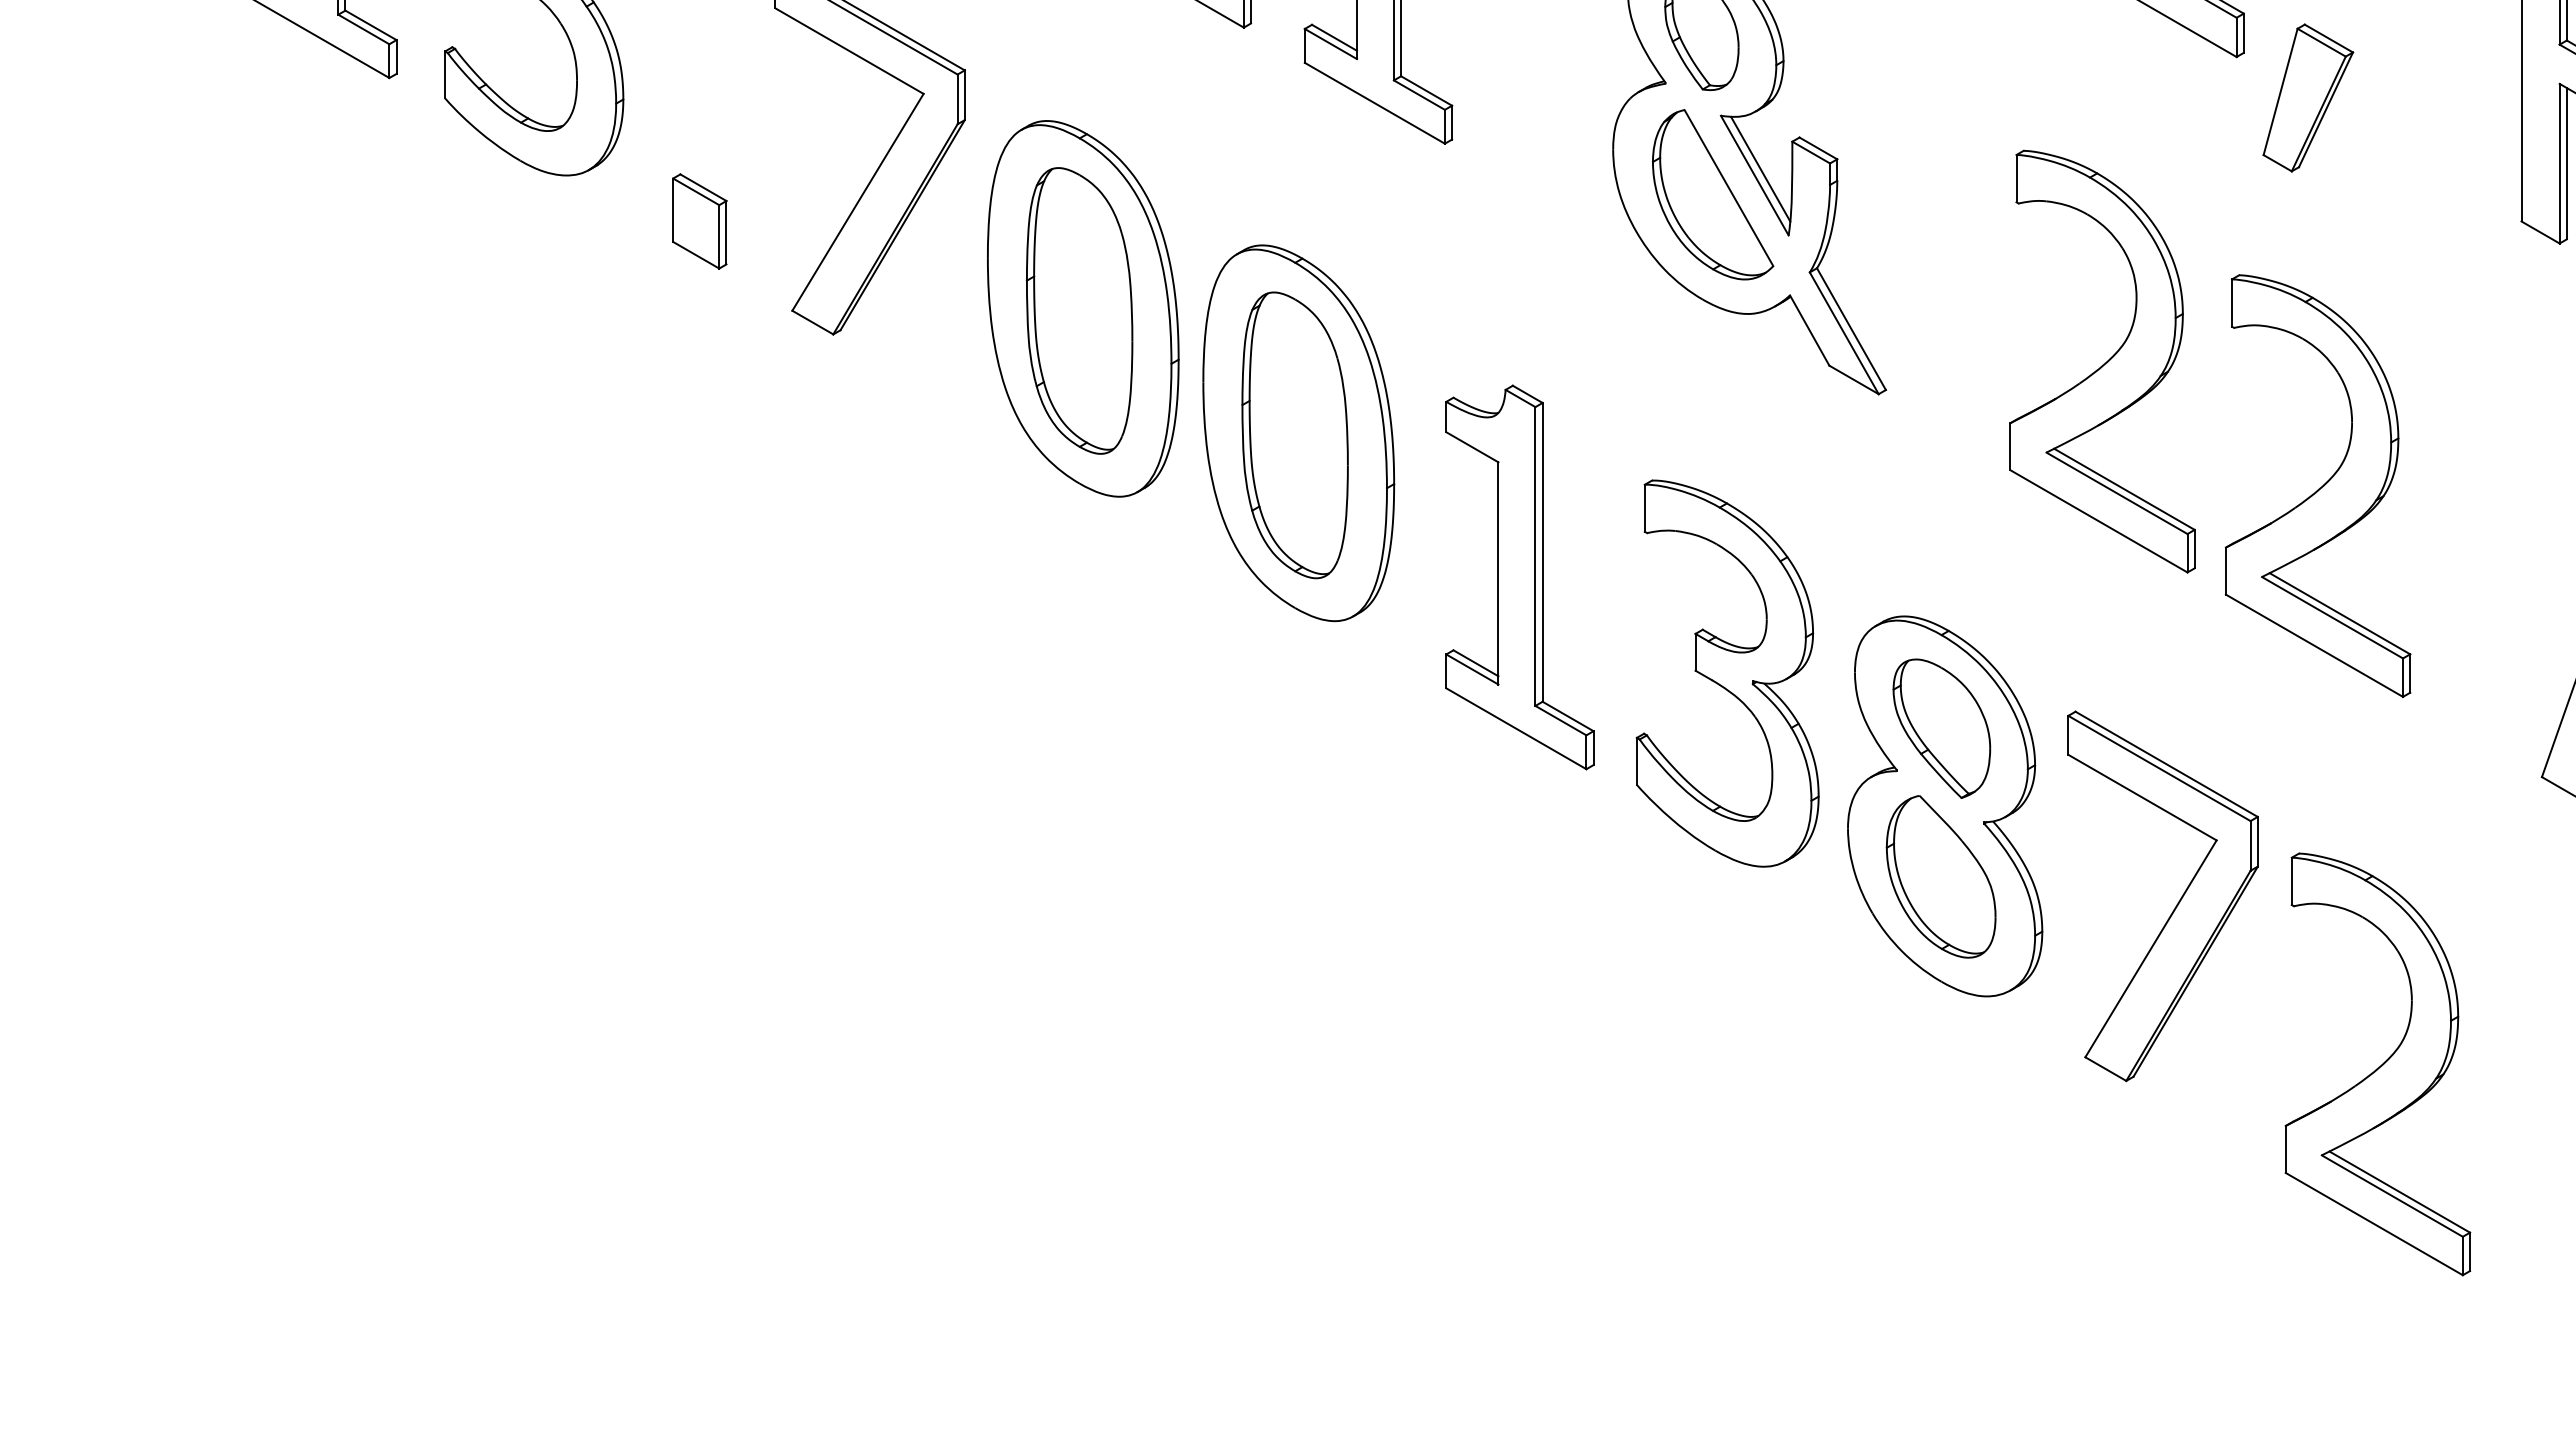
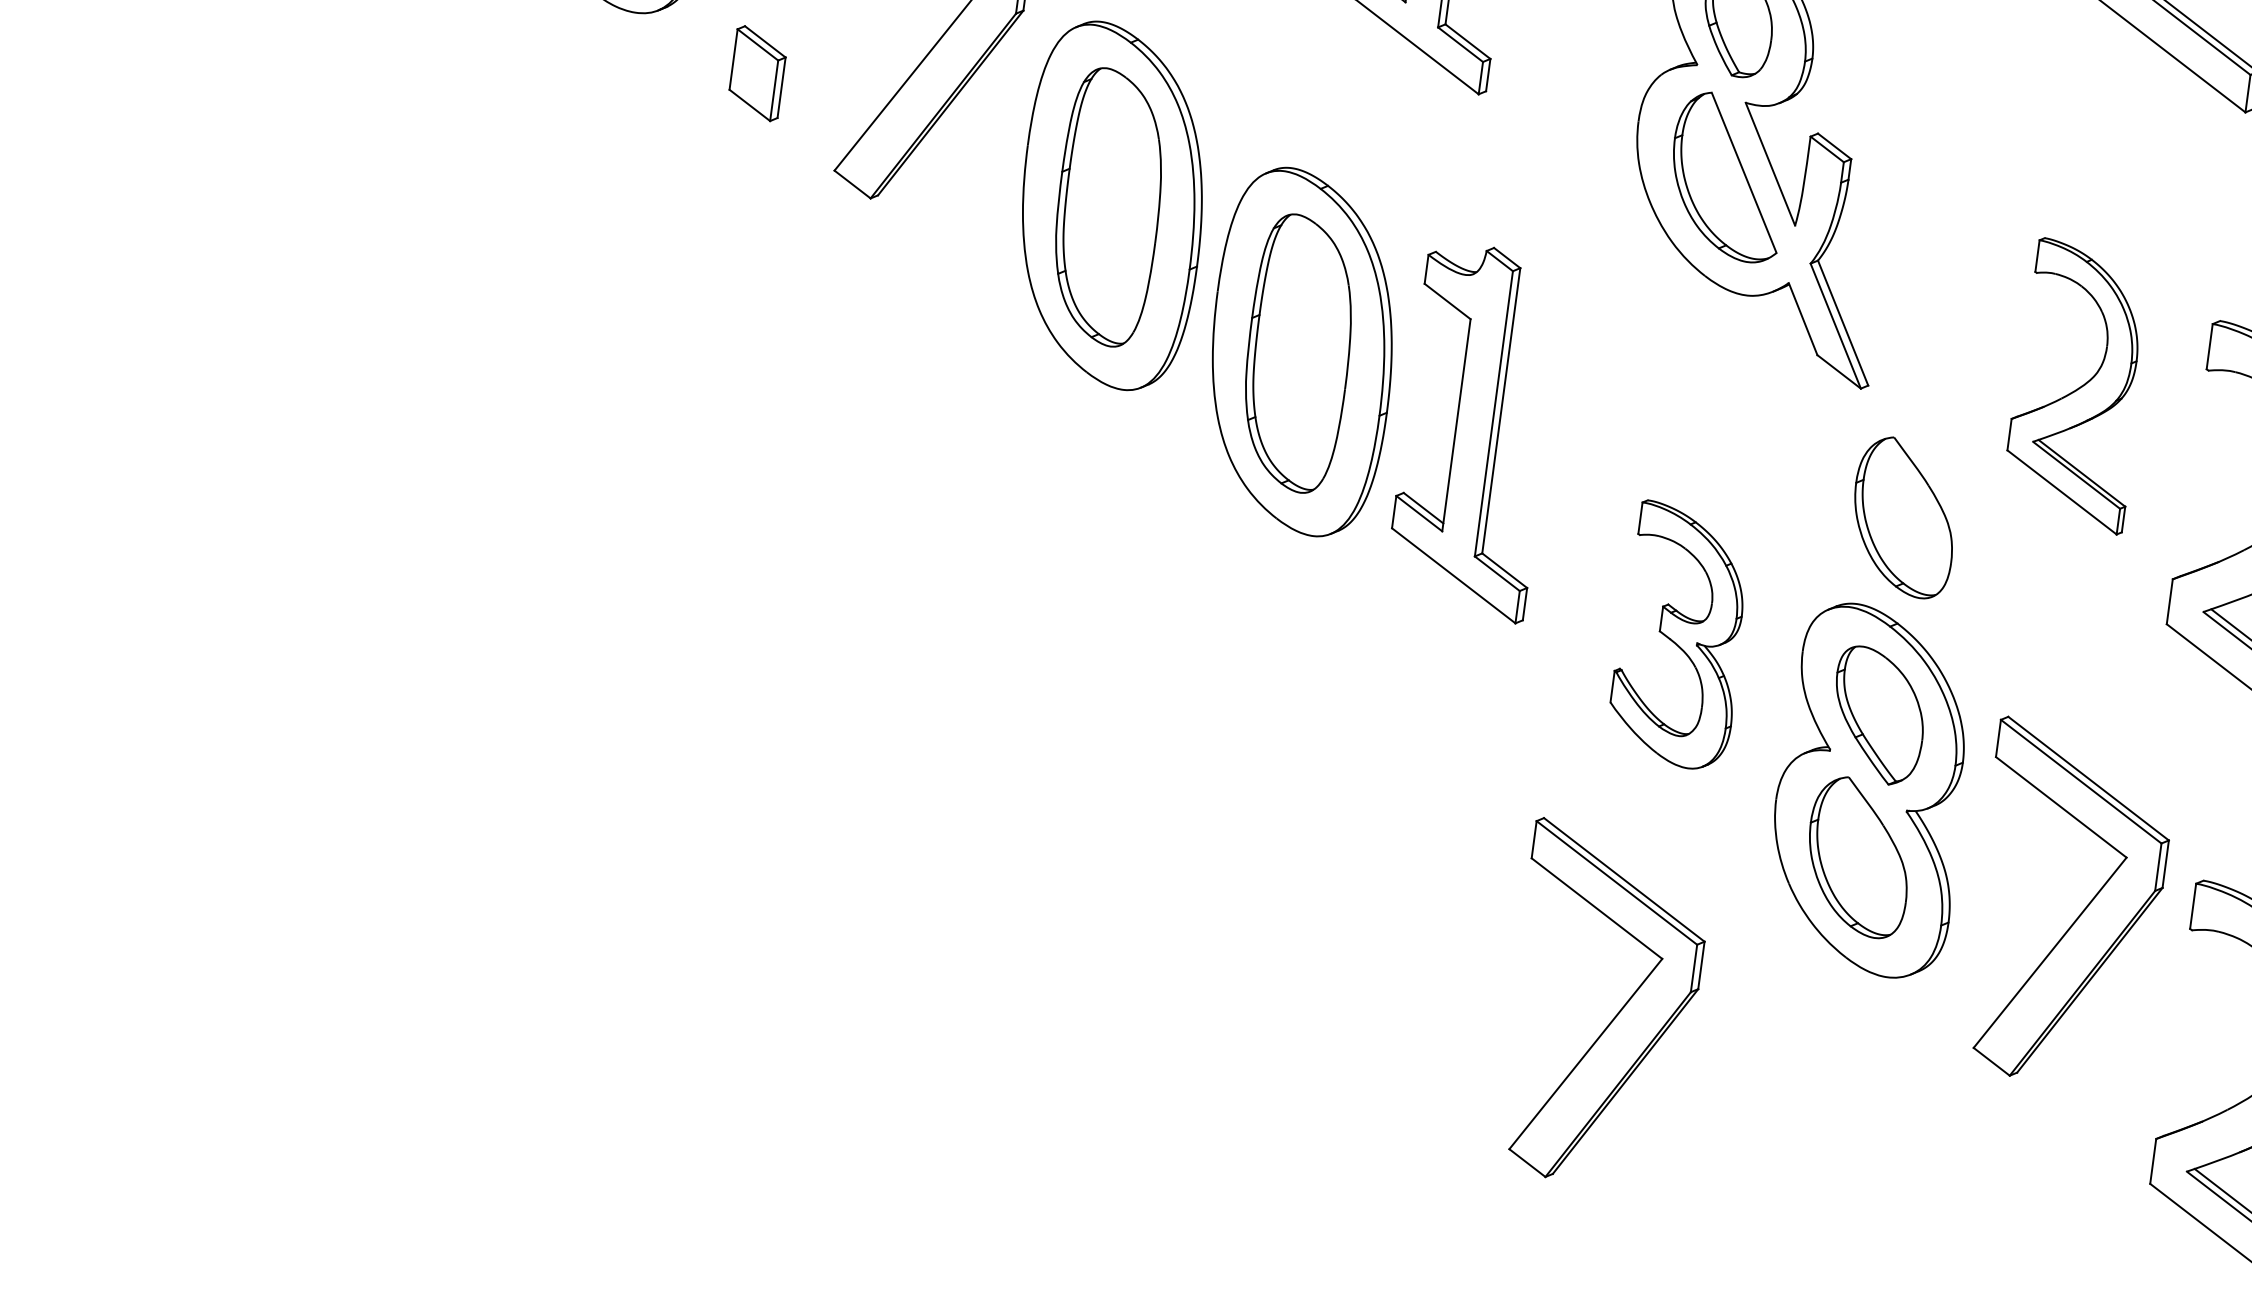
line: (1760, 168) -> (1776, 158), removed
part: (2102, 361) -> (2078, 385), size x0.7
part: (1940, 520) -> (1903, 517), added
part: (1519, 577) -> (1476, 431), moved
part: (1727, 673) -> (1680, 636), size x0.7
part: (1712, 1072) -> (1615, 1014), added

